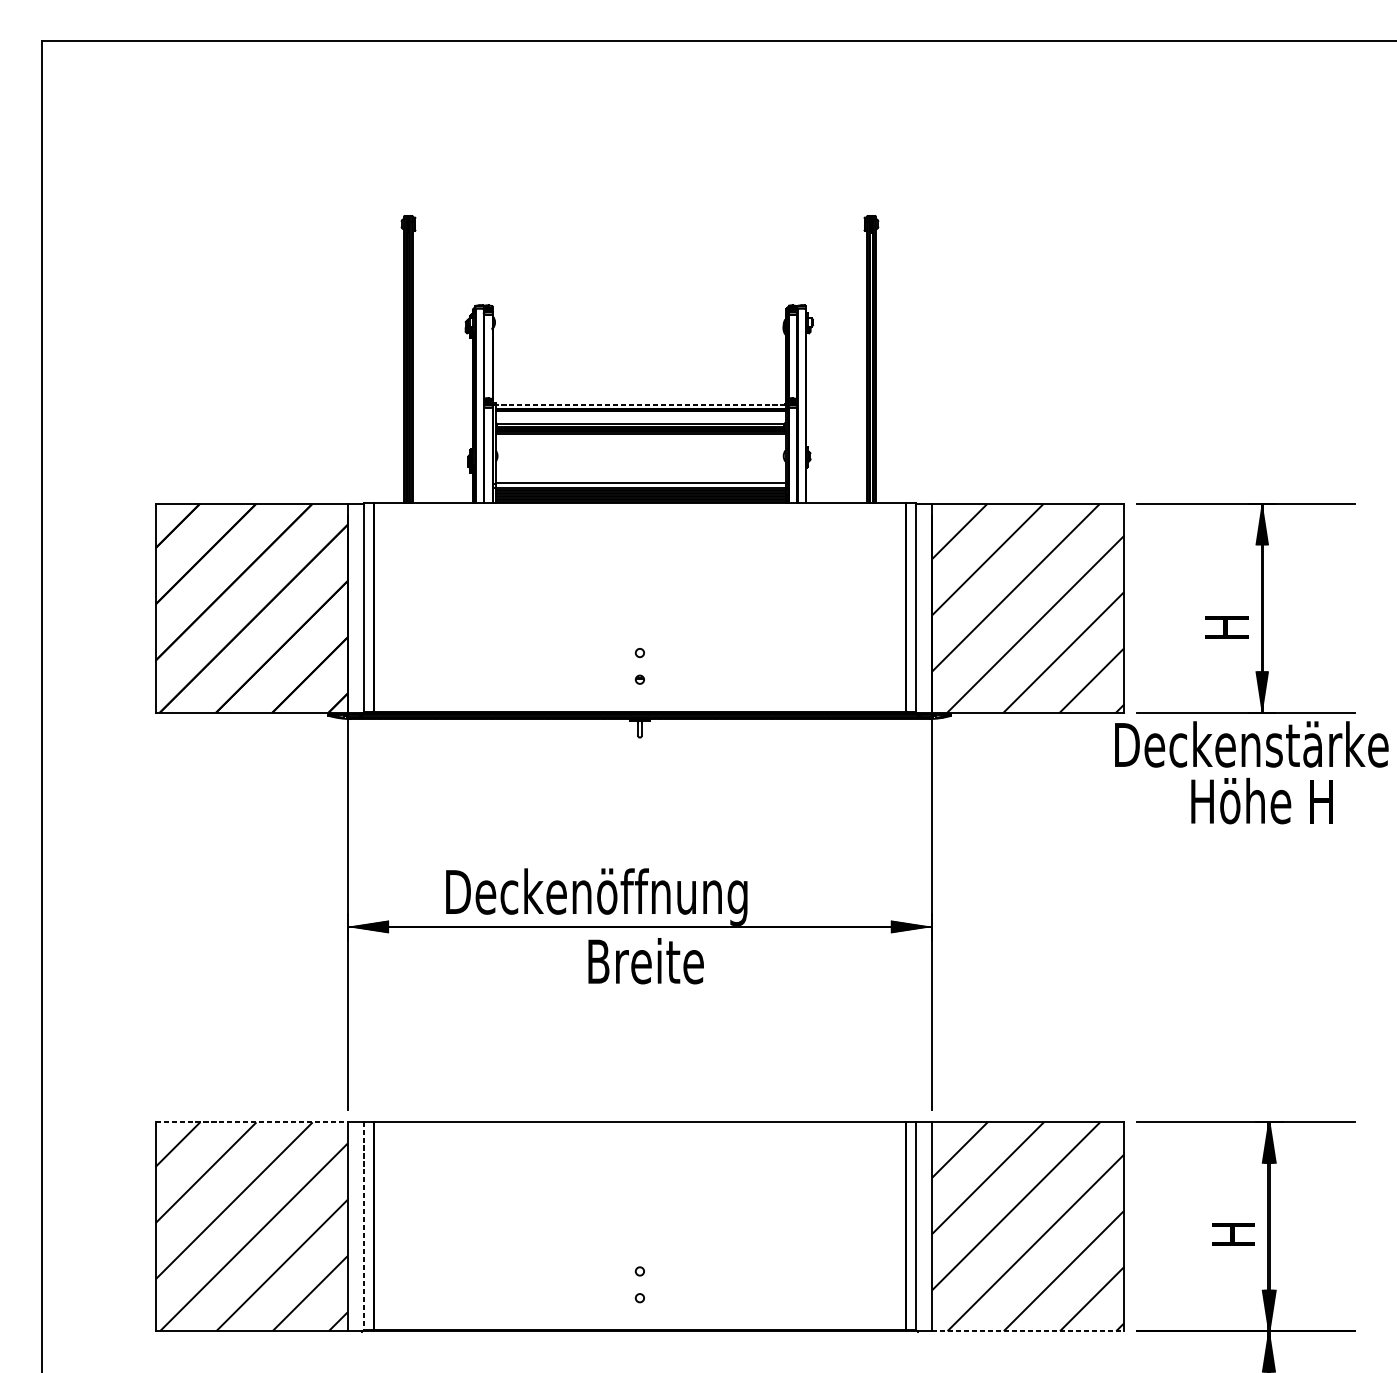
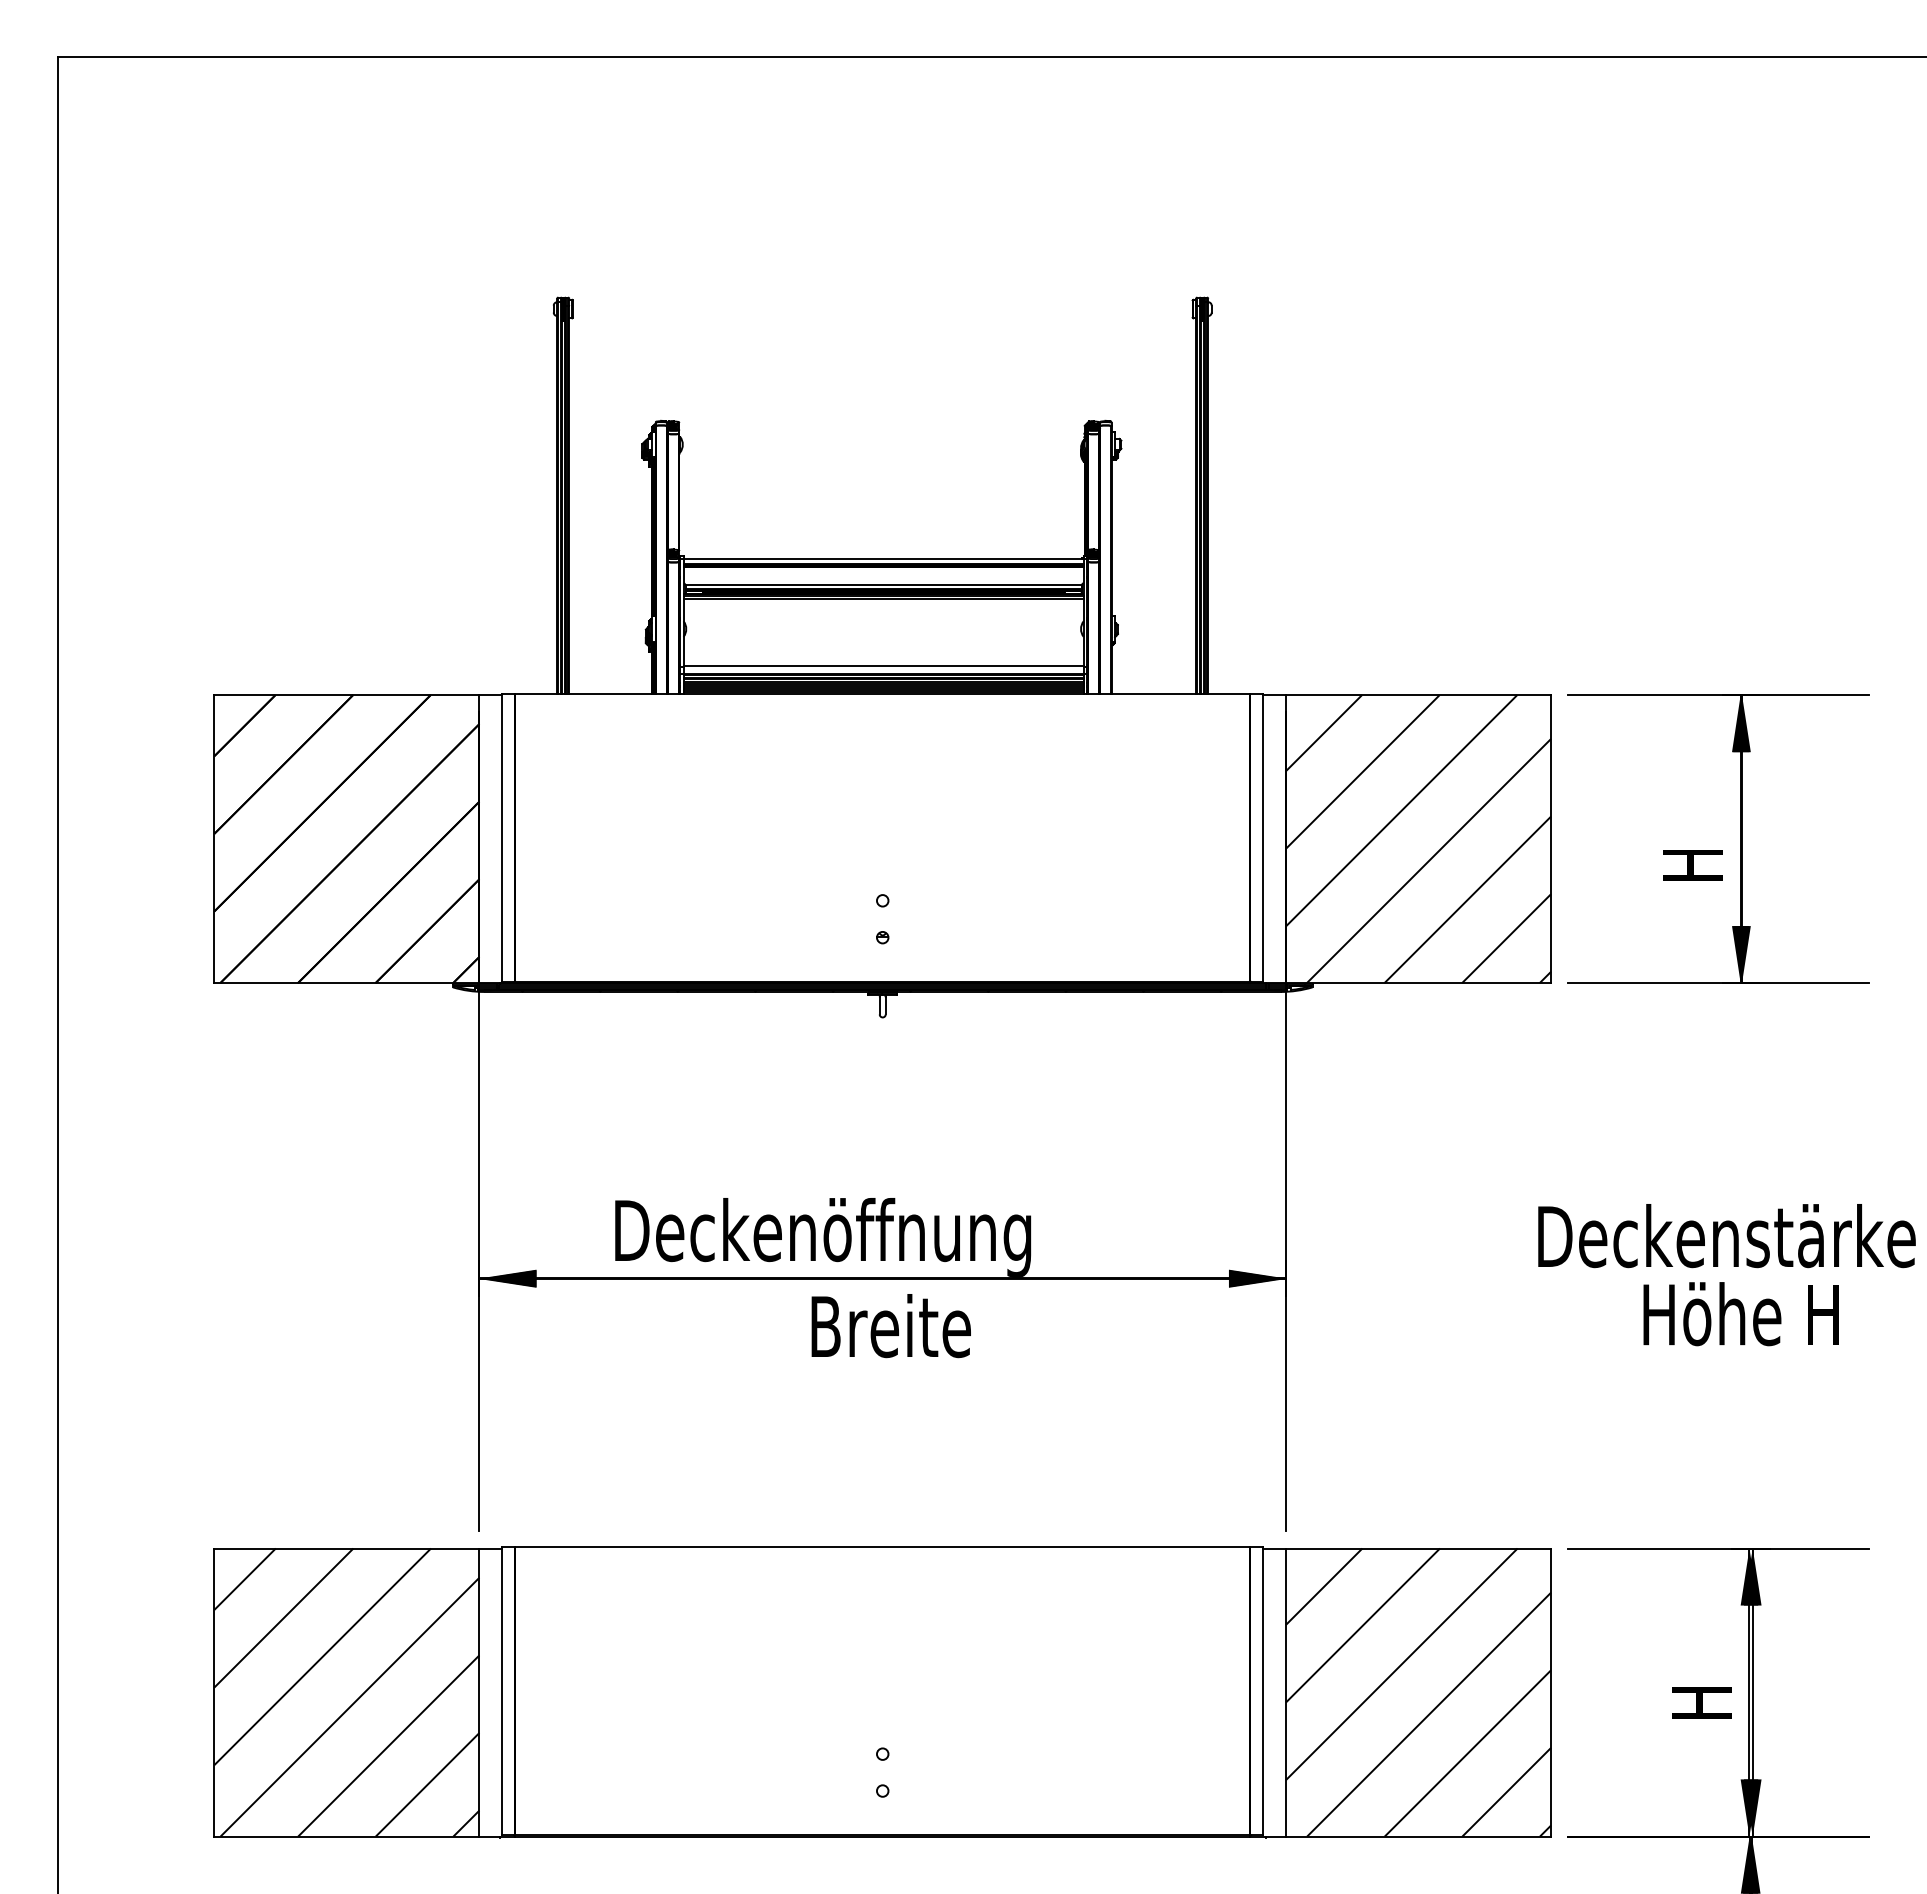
line: (640, 404) -> (883, 558), dashed -> solid
text: (1251, 773) -> (1726, 1275), moved
line: (251, 1122) -> (346, 1548), dashed -> solid
line: (364, 1226) -> (502, 1691), dashed -> solid
line: (1028, 1331) -> (1418, 1836), dashed -> solid

